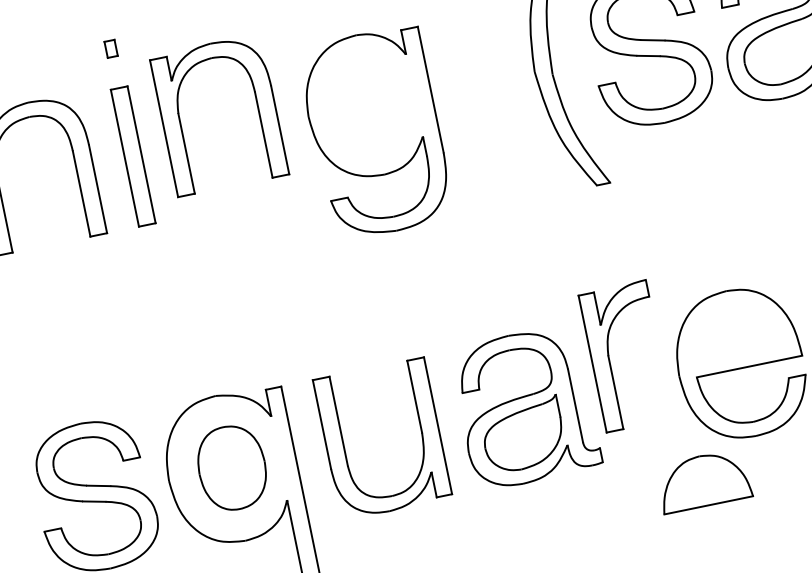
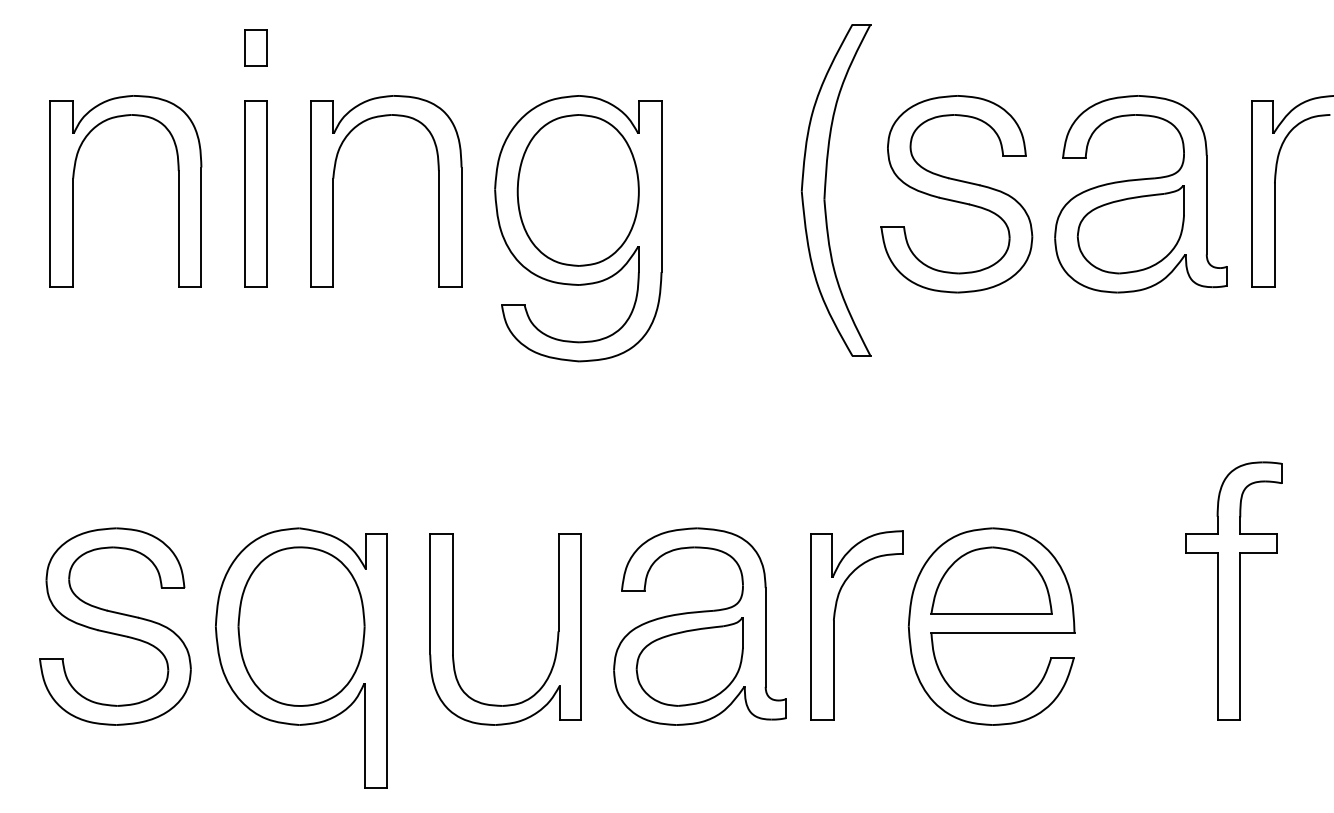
part: (110, 48) -> (255, 47), size x1.67
part: (369, 105) -> (577, 190), added
part: (257, 107) -> (438, 191), moved
part: (609, 359) -> (834, 625), moved
part: (232, 467) -> (301, 626), size x1.43
part: (703, 480) -> (991, 580), moved

